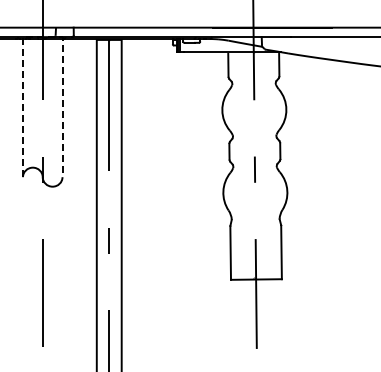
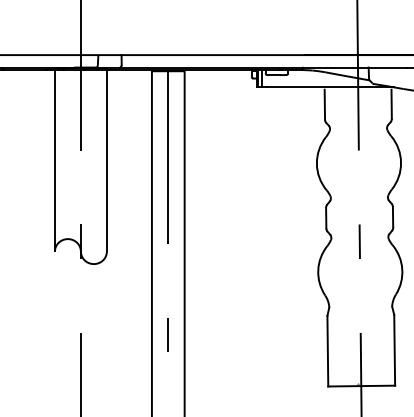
line: (42, 37) -> (80, 68), dashed -> solid

